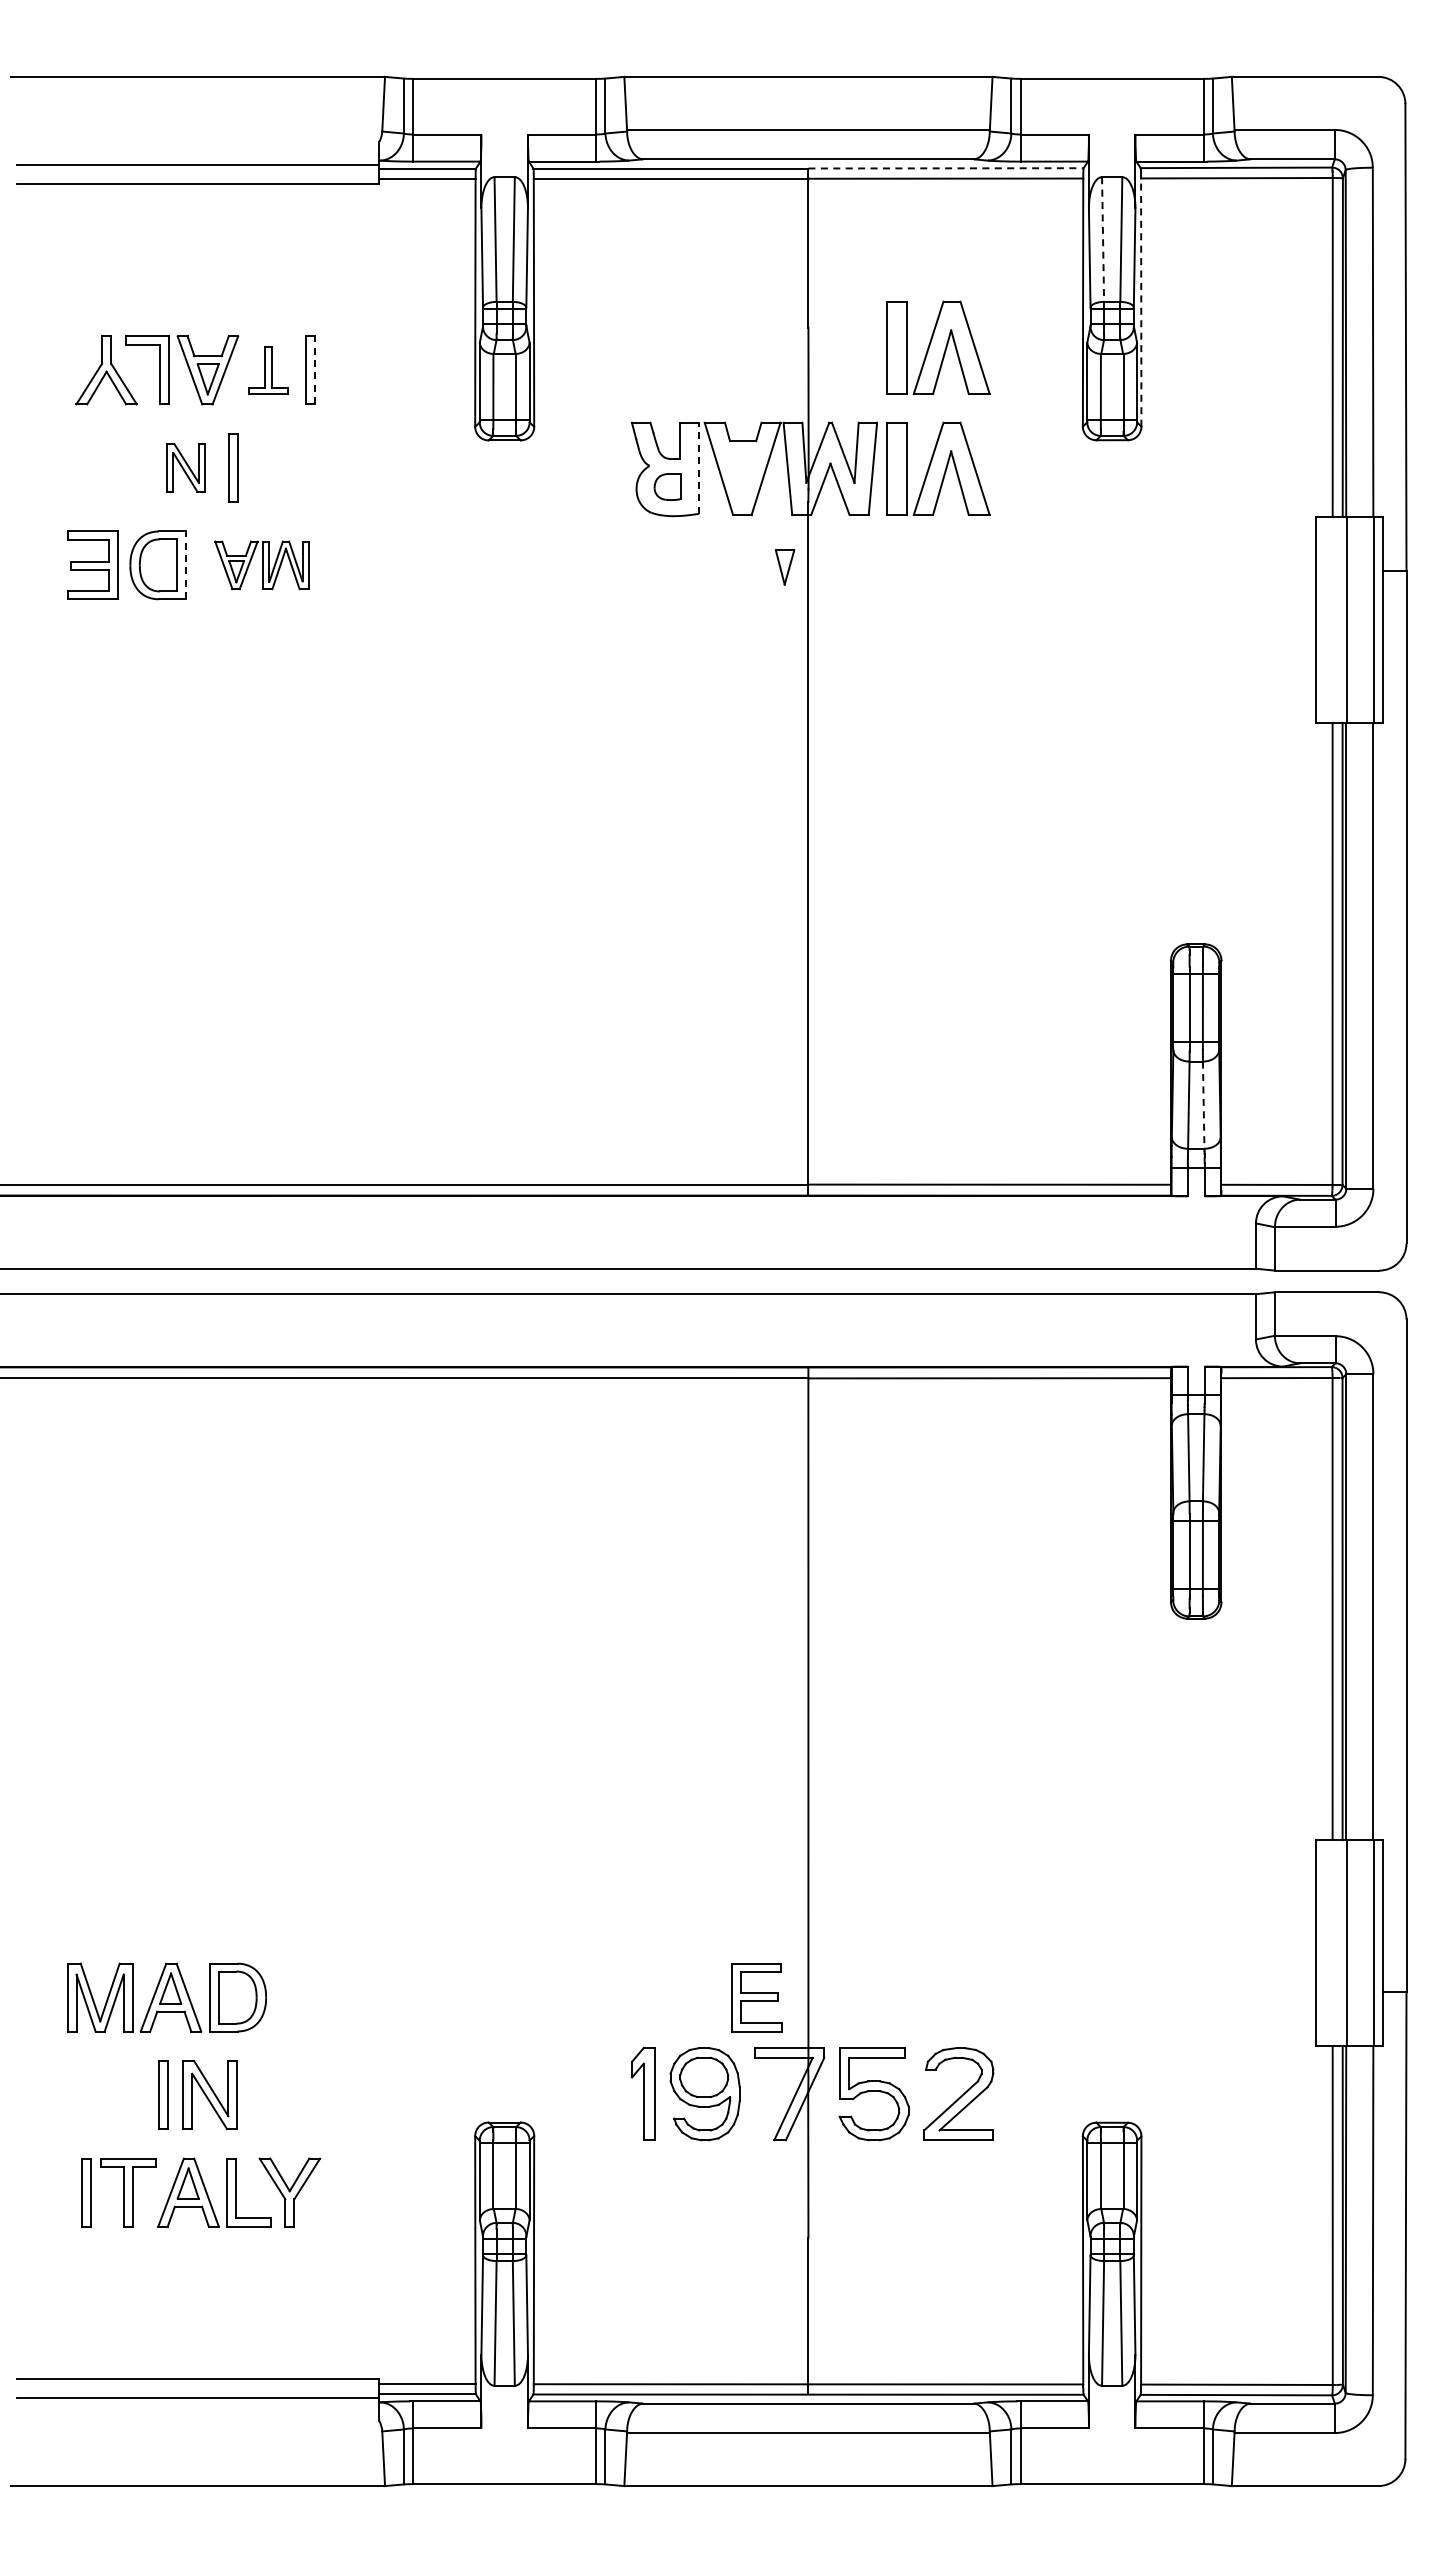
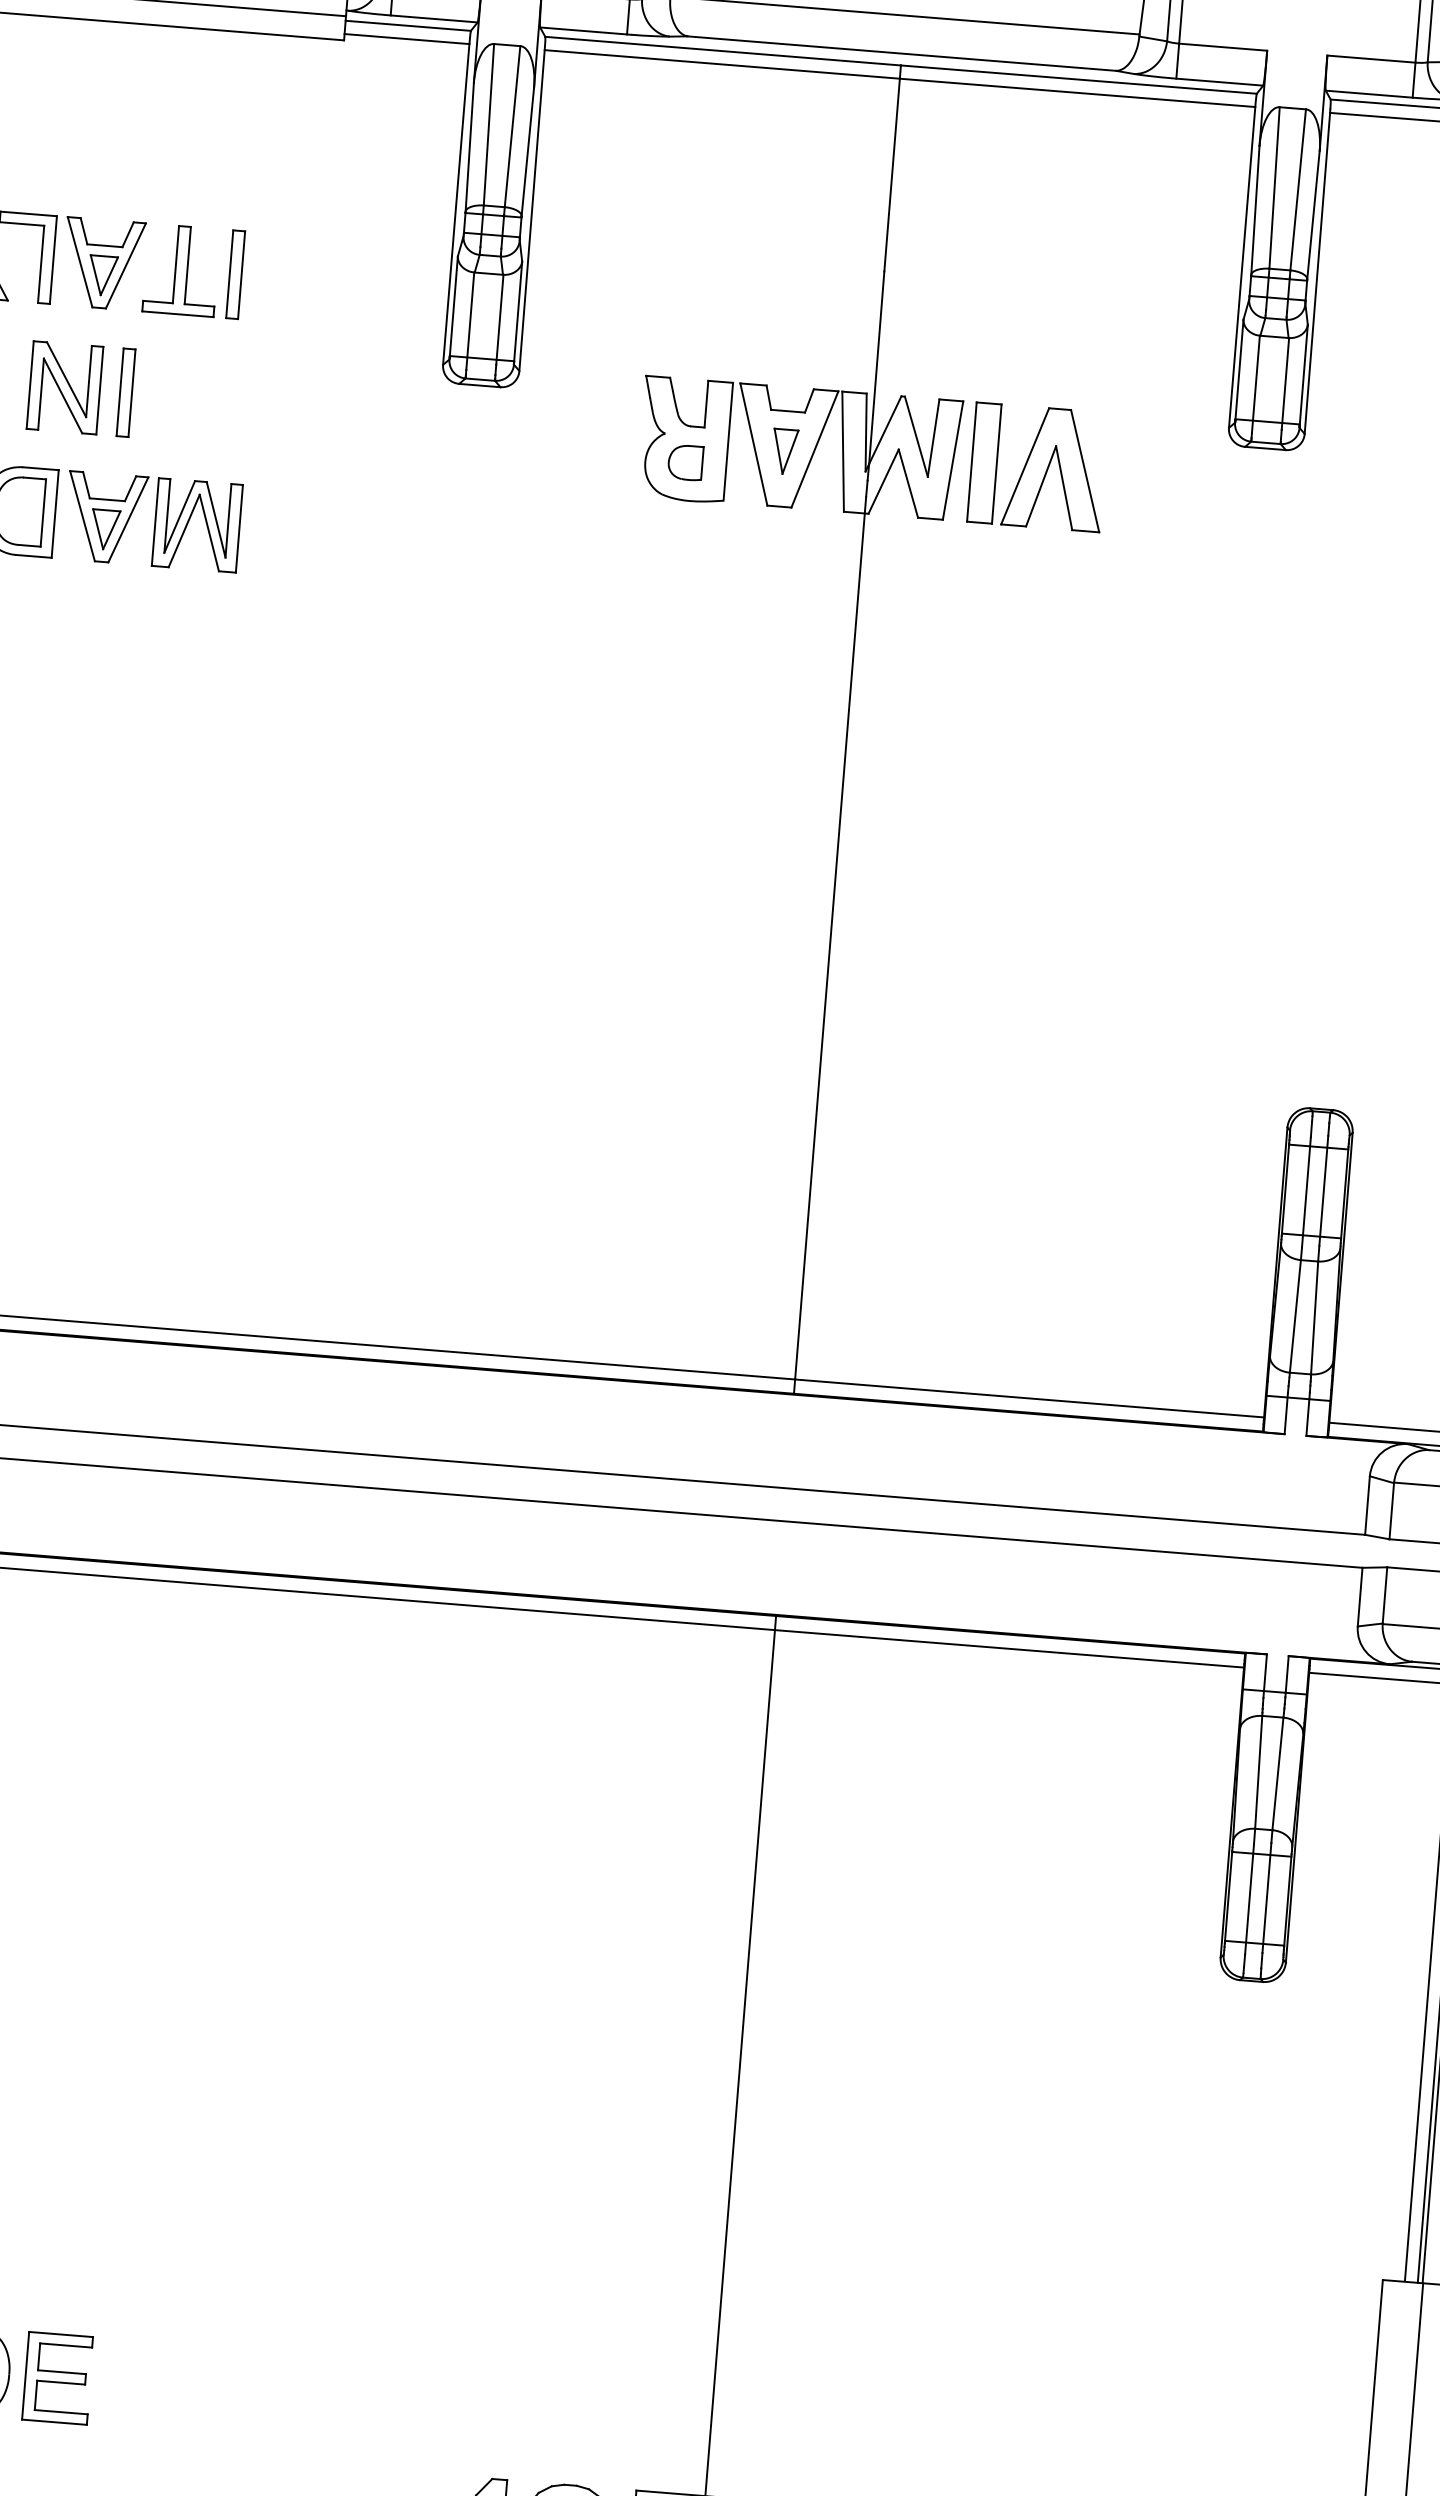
line: (946, 168) -> (1079, 79), dashed -> solid
line: (1103, 240) -> (1275, 189), dashed -> solid
line: (1141, 302) -> (1317, 273), dashed -> solid
part: (938, 347) -> (1050, 310), removed
part: (268, 369) -> (181, 269), size x1.43
line: (314, 370) -> (241, 275), dashed -> solid
part: (185, 467) -> (64, 387), size x1.43
line: (699, 468) -> (728, 442), dashed -> solid
line: (186, 565) -> (55, 514), dashed -> solid
part: (261, 565) -> (152, 521), size x1.43
part: (785, 567) -> (785, 451), moved
line: (1203, 1105) -> (1314, 1318), dashed -> solid
part: (756, 1997) -> (57, 2378), moved

